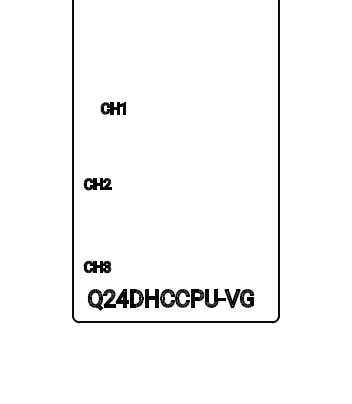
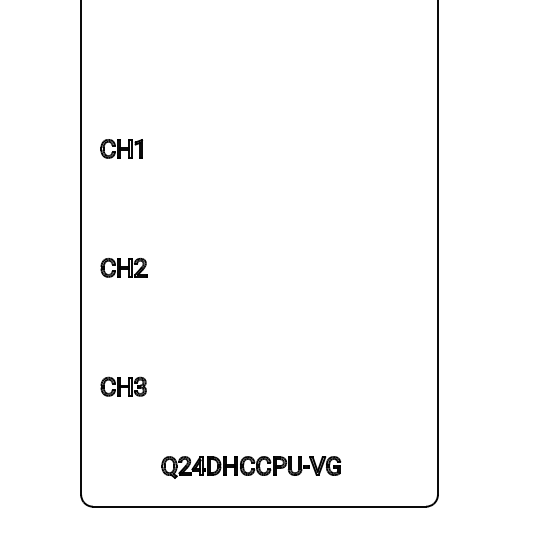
part: (113, 108) -> (122, 148), moved
part: (97, 266) -> (123, 385), moved
part: (171, 299) -> (251, 467), size x0.62

